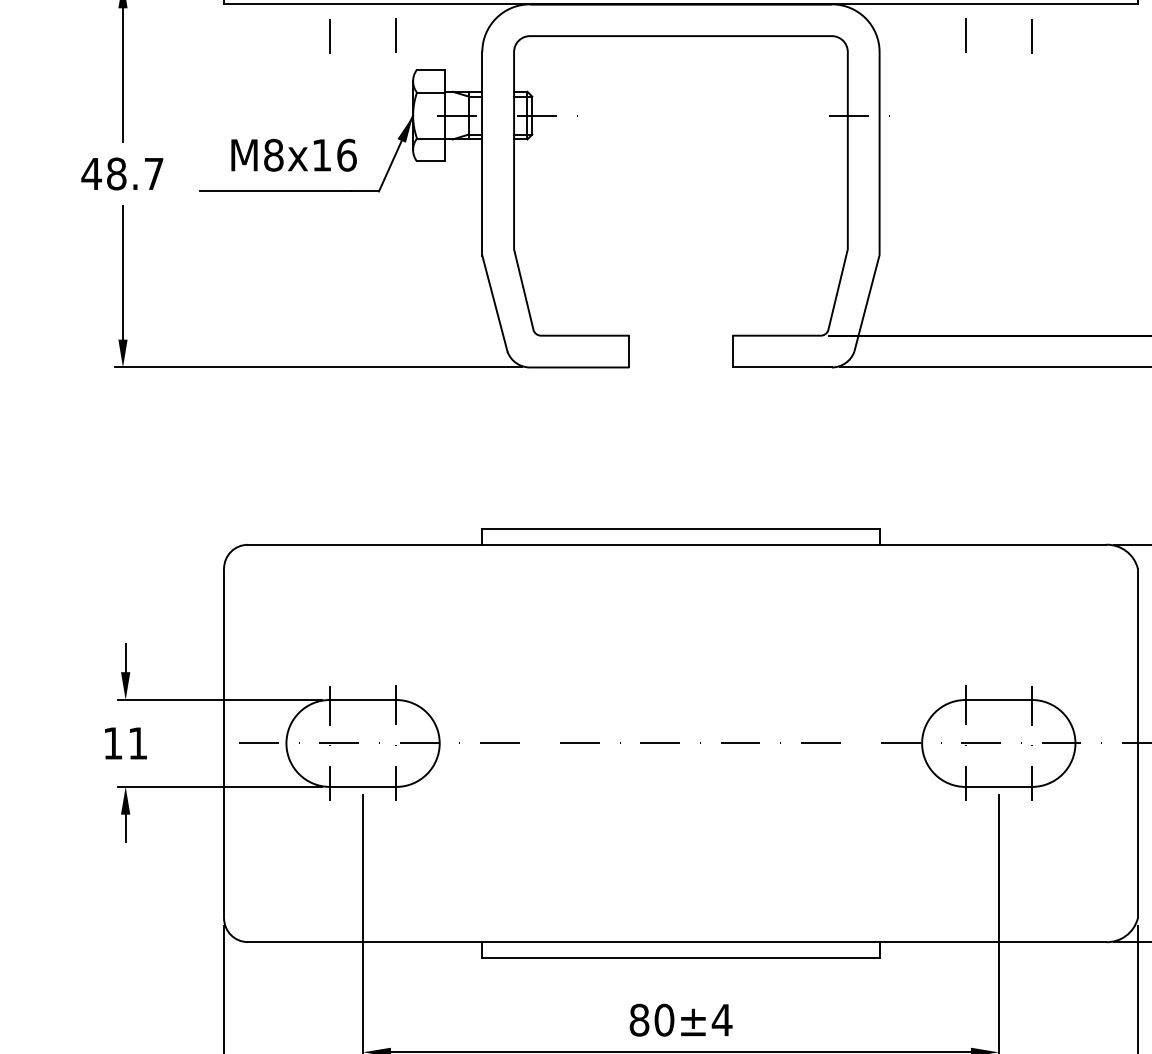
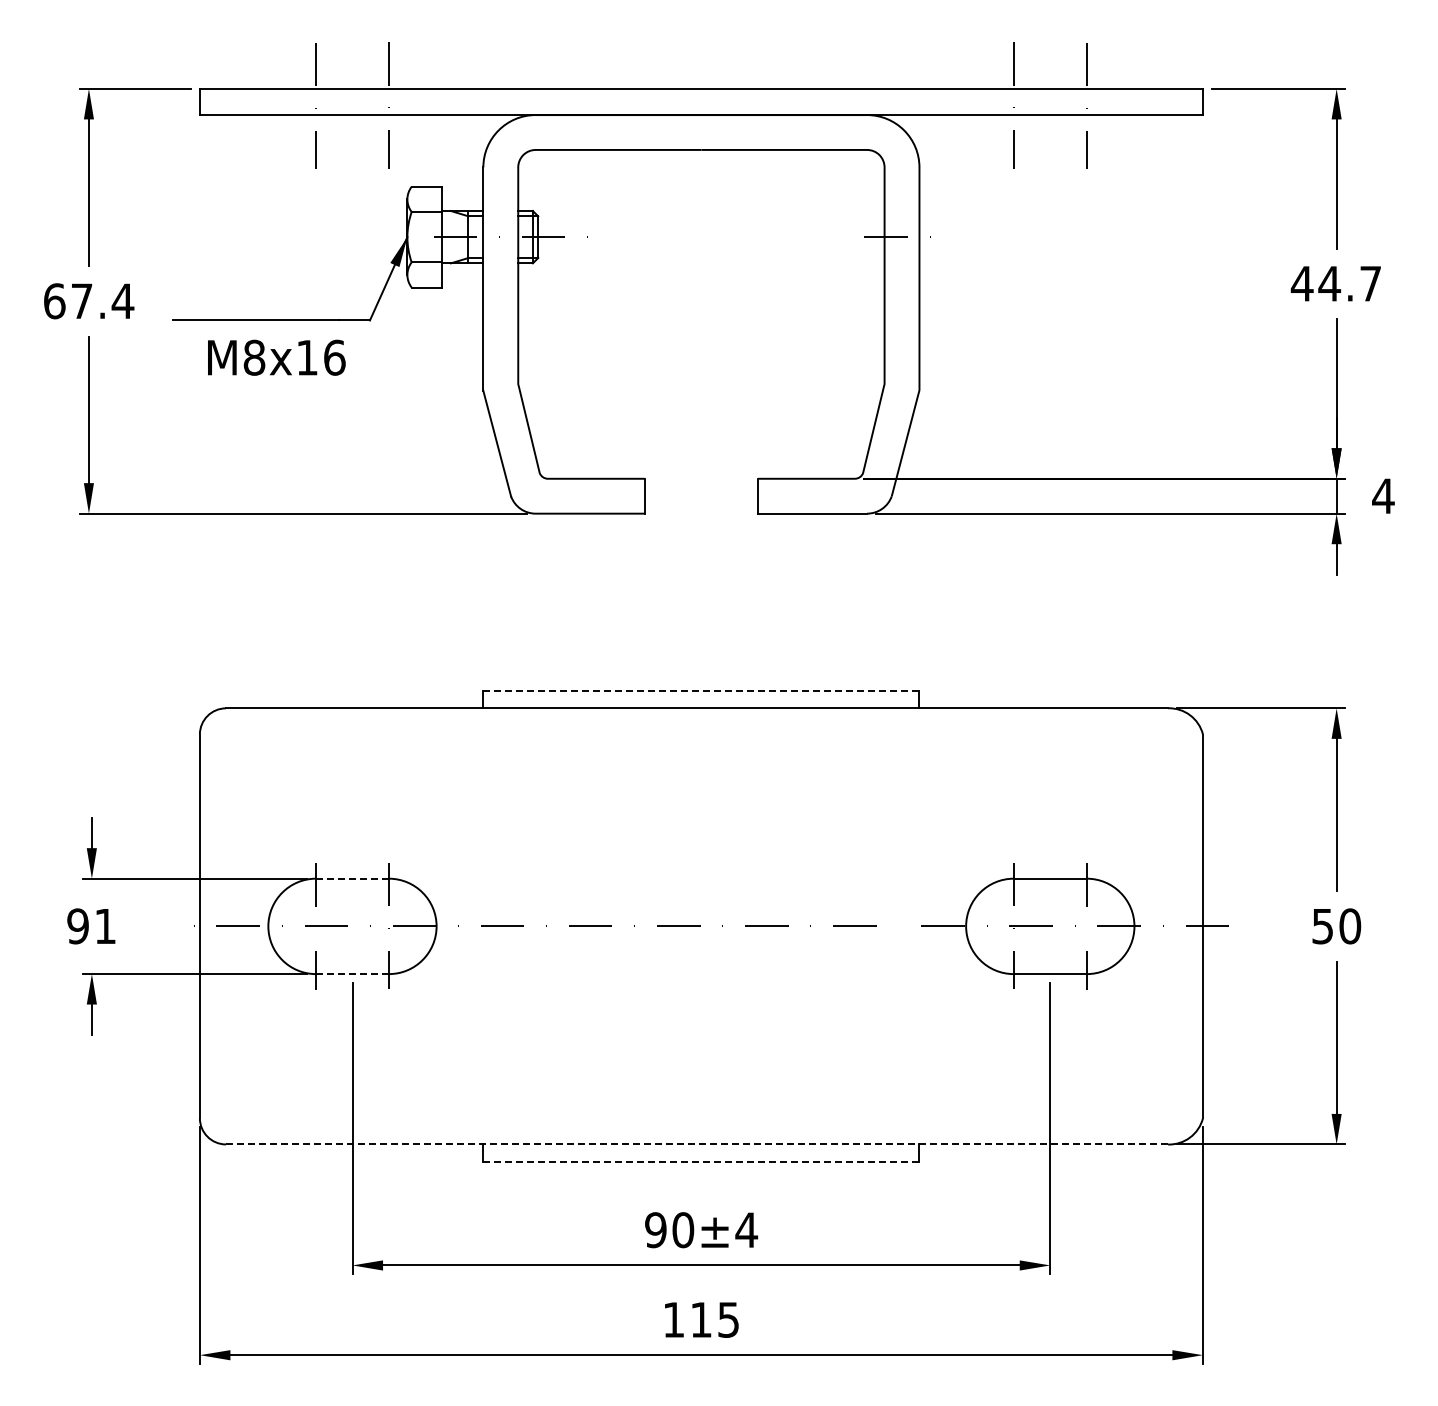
text: (293, 155) -> (276, 357), moved
text: (122, 174) -> (88, 301), 48.7 -> 67.4
line: (680, 528) -> (700, 690), solid -> dashed
line: (363, 699) -> (352, 878), solid -> dashed
text: (112, 743) -> (77, 926), 11 -> 91
line: (363, 787) -> (352, 974), solid -> dashed
line: (677, 942) -> (697, 1144), solid -> dashed
line: (681, 957) -> (701, 1161), solid -> dashed
text: (639, 1020) -> (655, 1230), 80±4 -> 90±4

